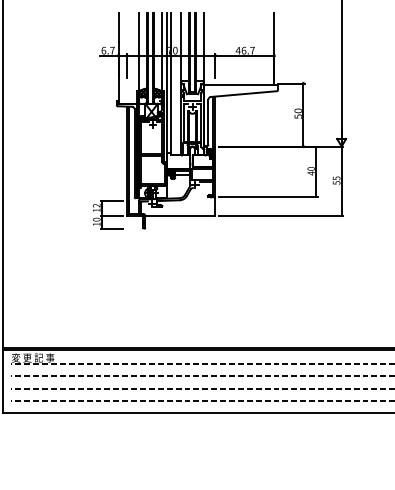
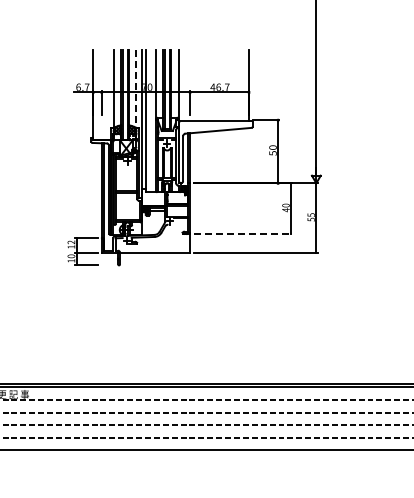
line: (161, 52) -> (136, 89), solid -> dashed
line: (268, 196) -> (243, 233), solid -> dashed

